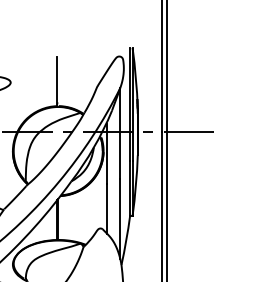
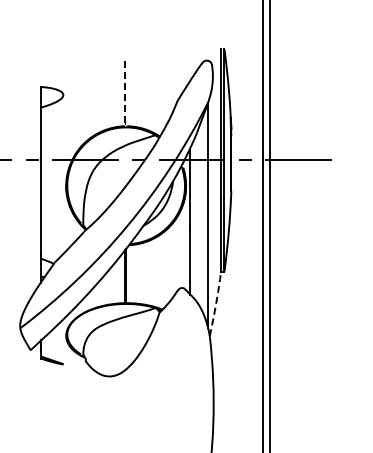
line: (57, 81) -> (125, 93), solid -> dashed
arc: (126, 240) -> (216, 303), solid -> dashed

